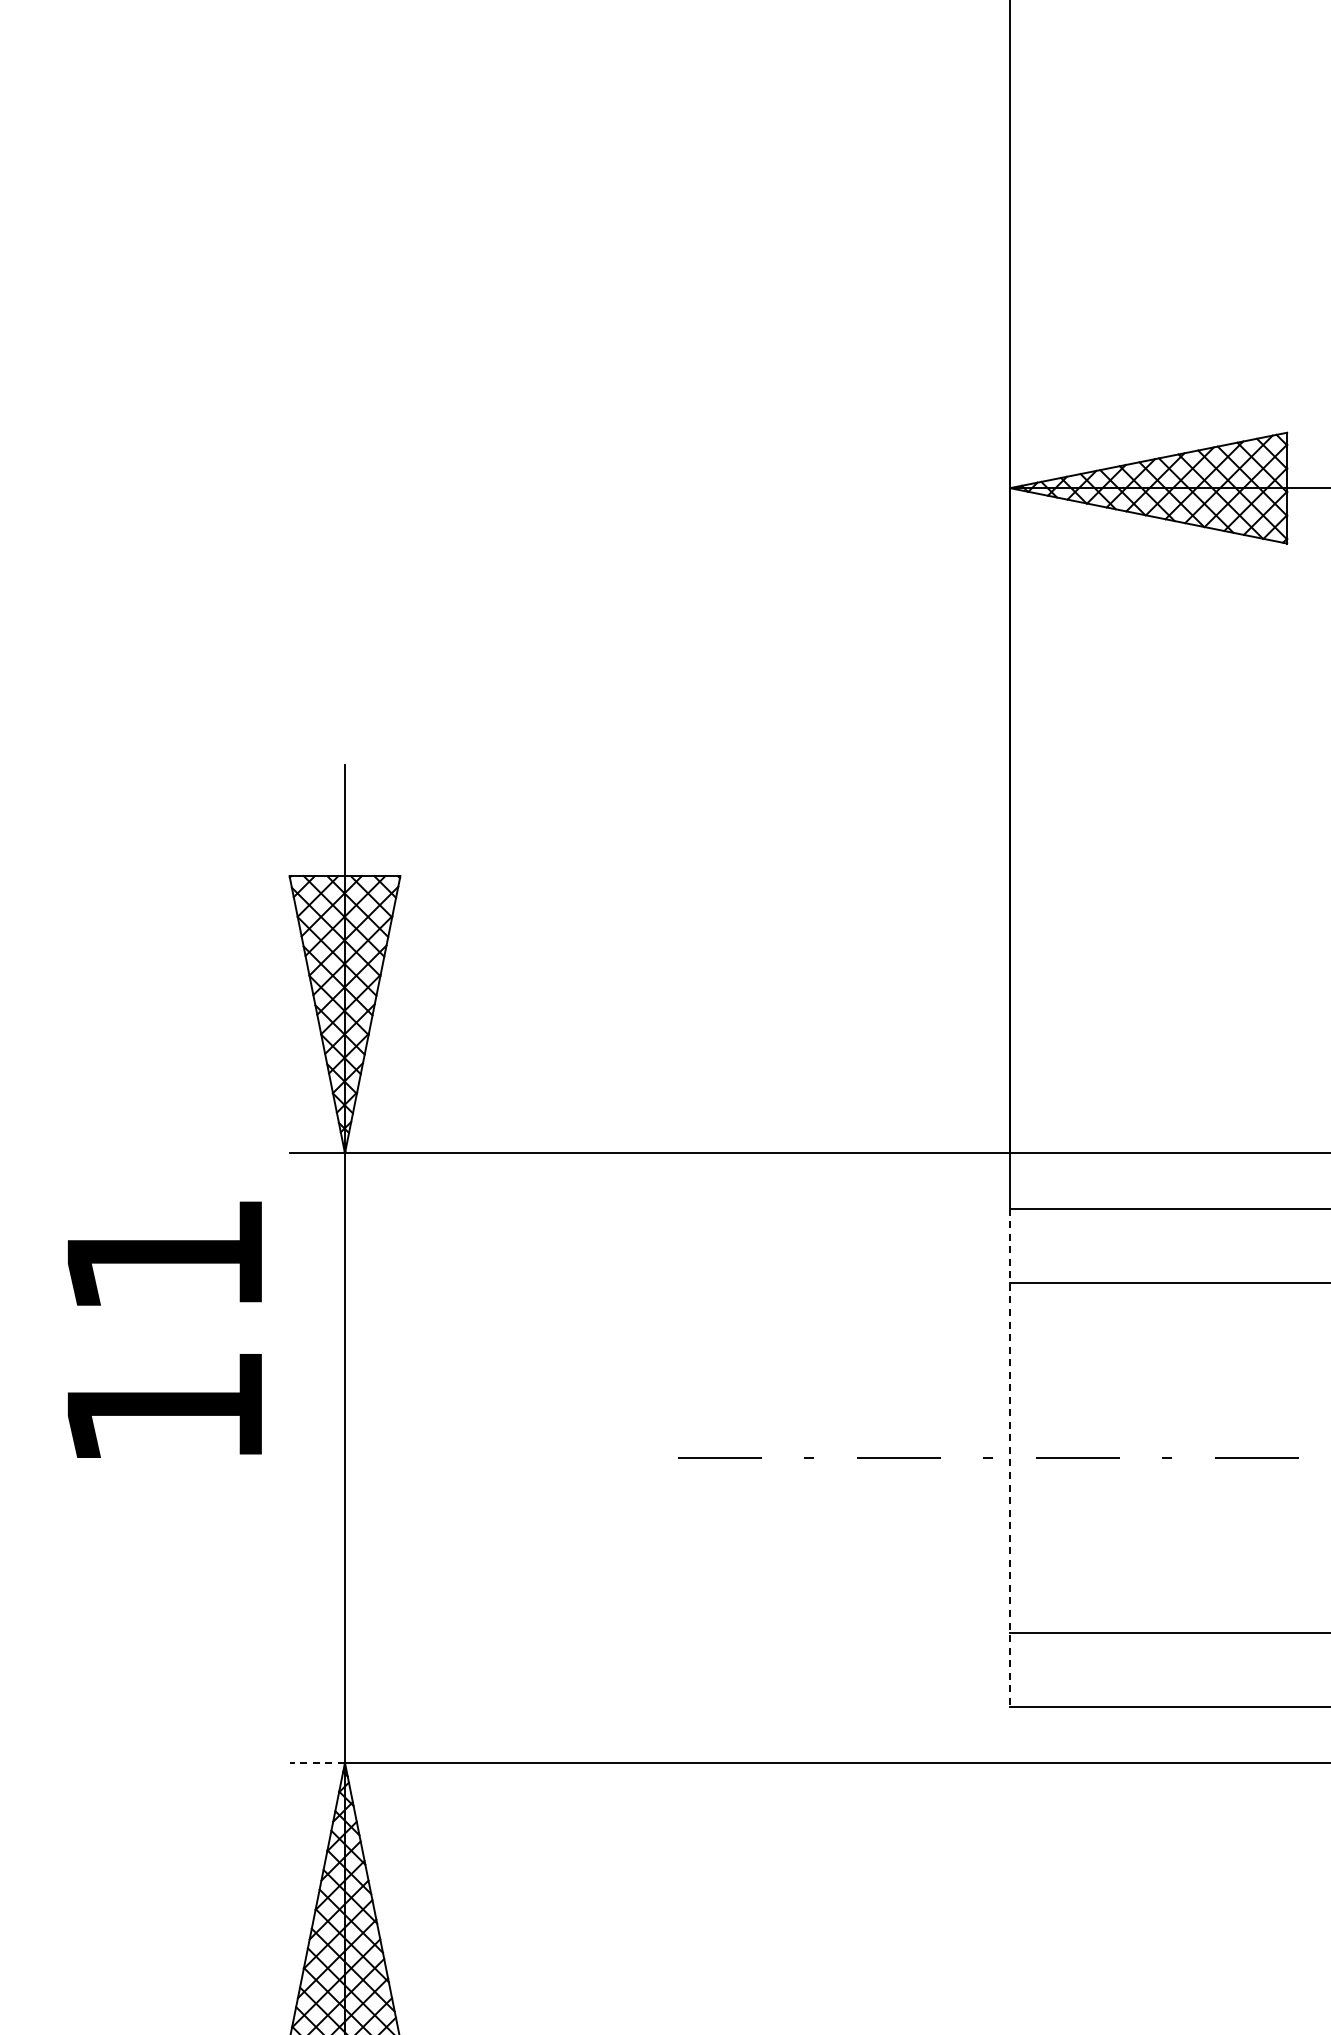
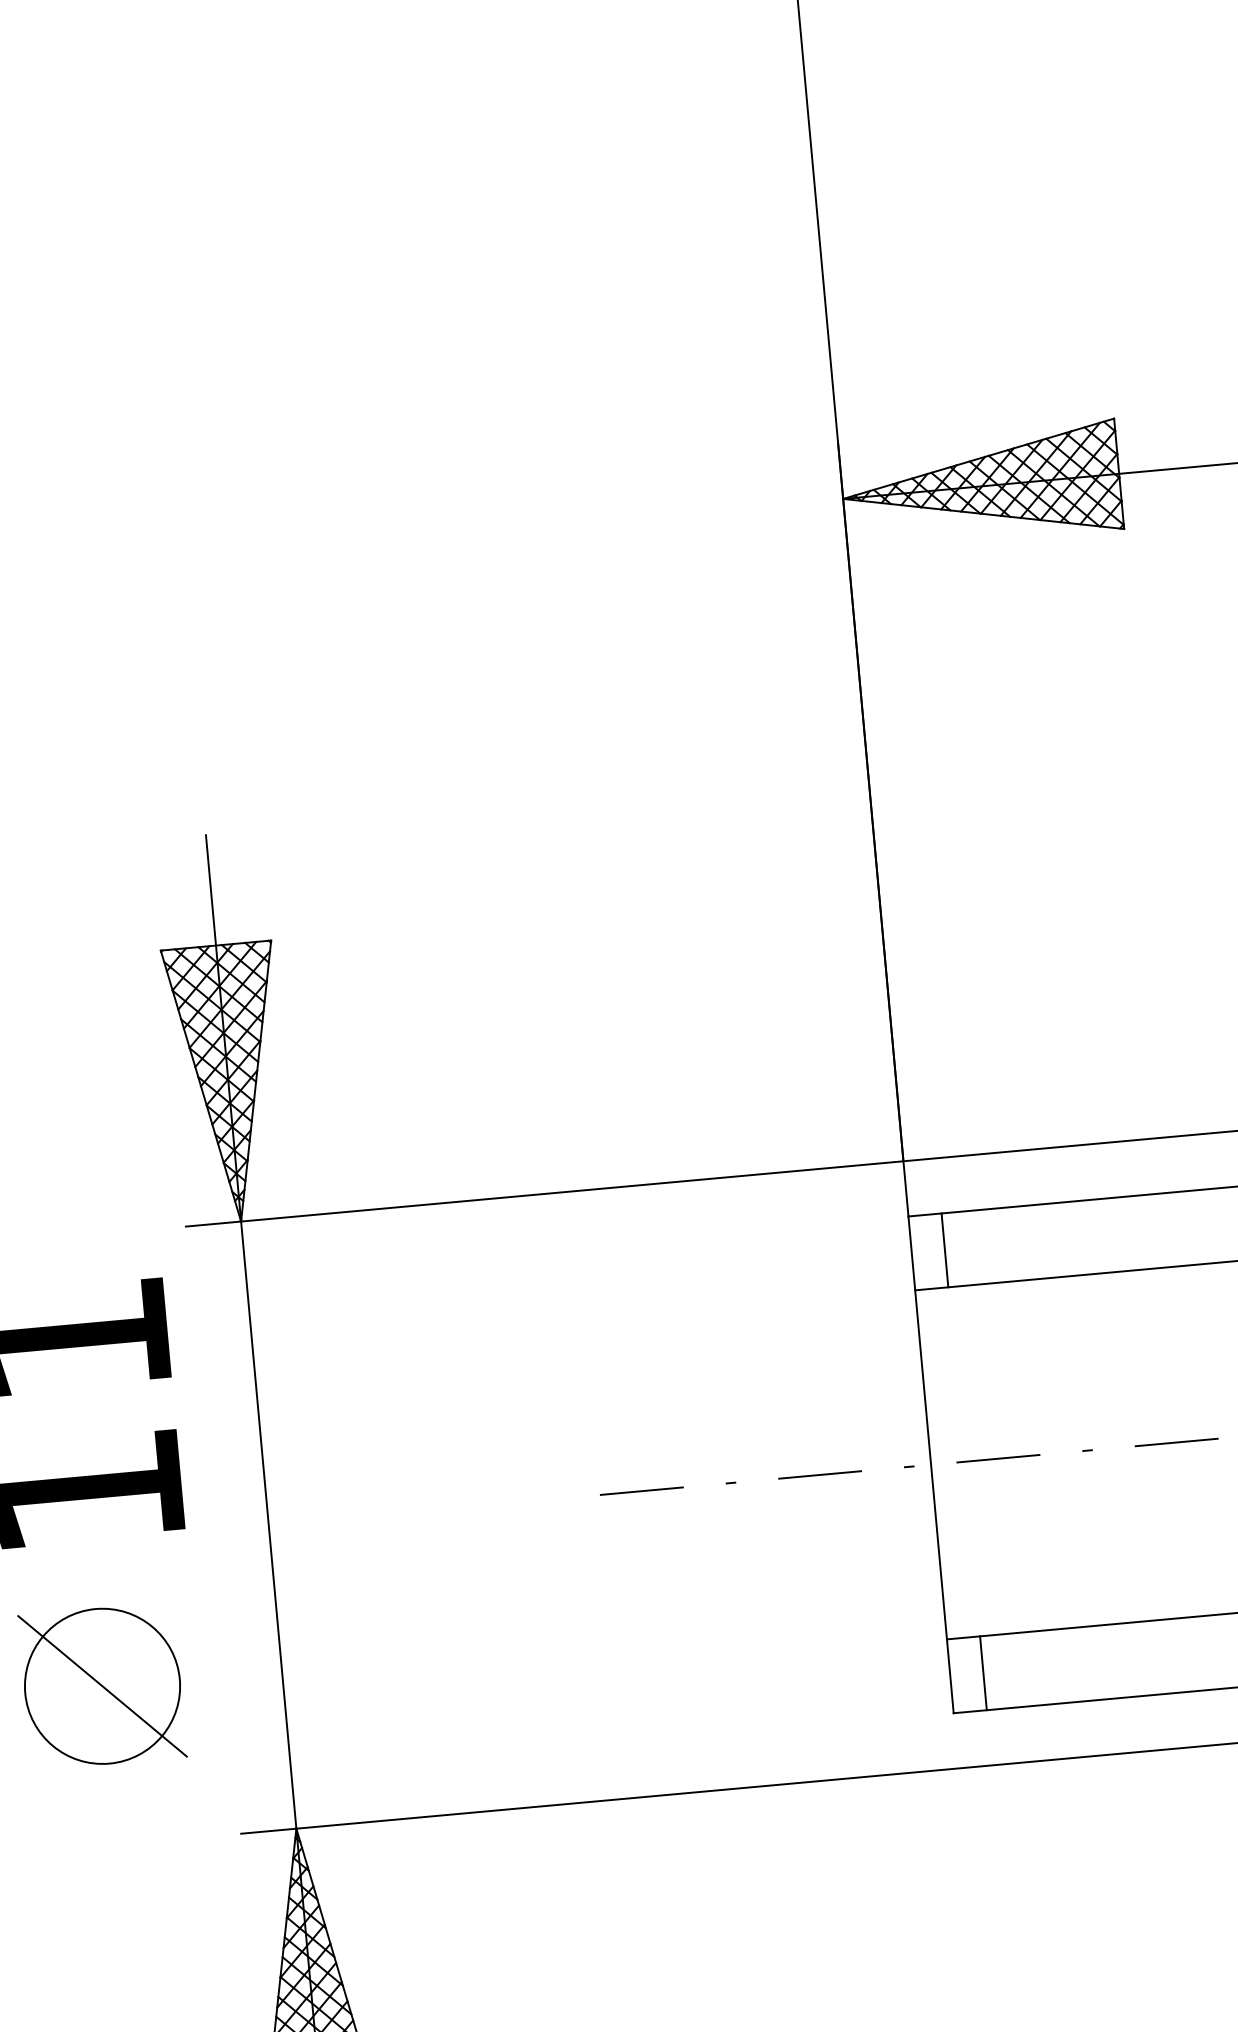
line: (1043, 1245) -> (945, 1250), added
line: (1010, 1458) -> (931, 1465), dashed -> solid
part: (164, 1603) -> (102, 1686), added
line: (1043, 1670) -> (983, 1673), added
line: (317, 1762) -> (268, 1830), dashed -> solid

